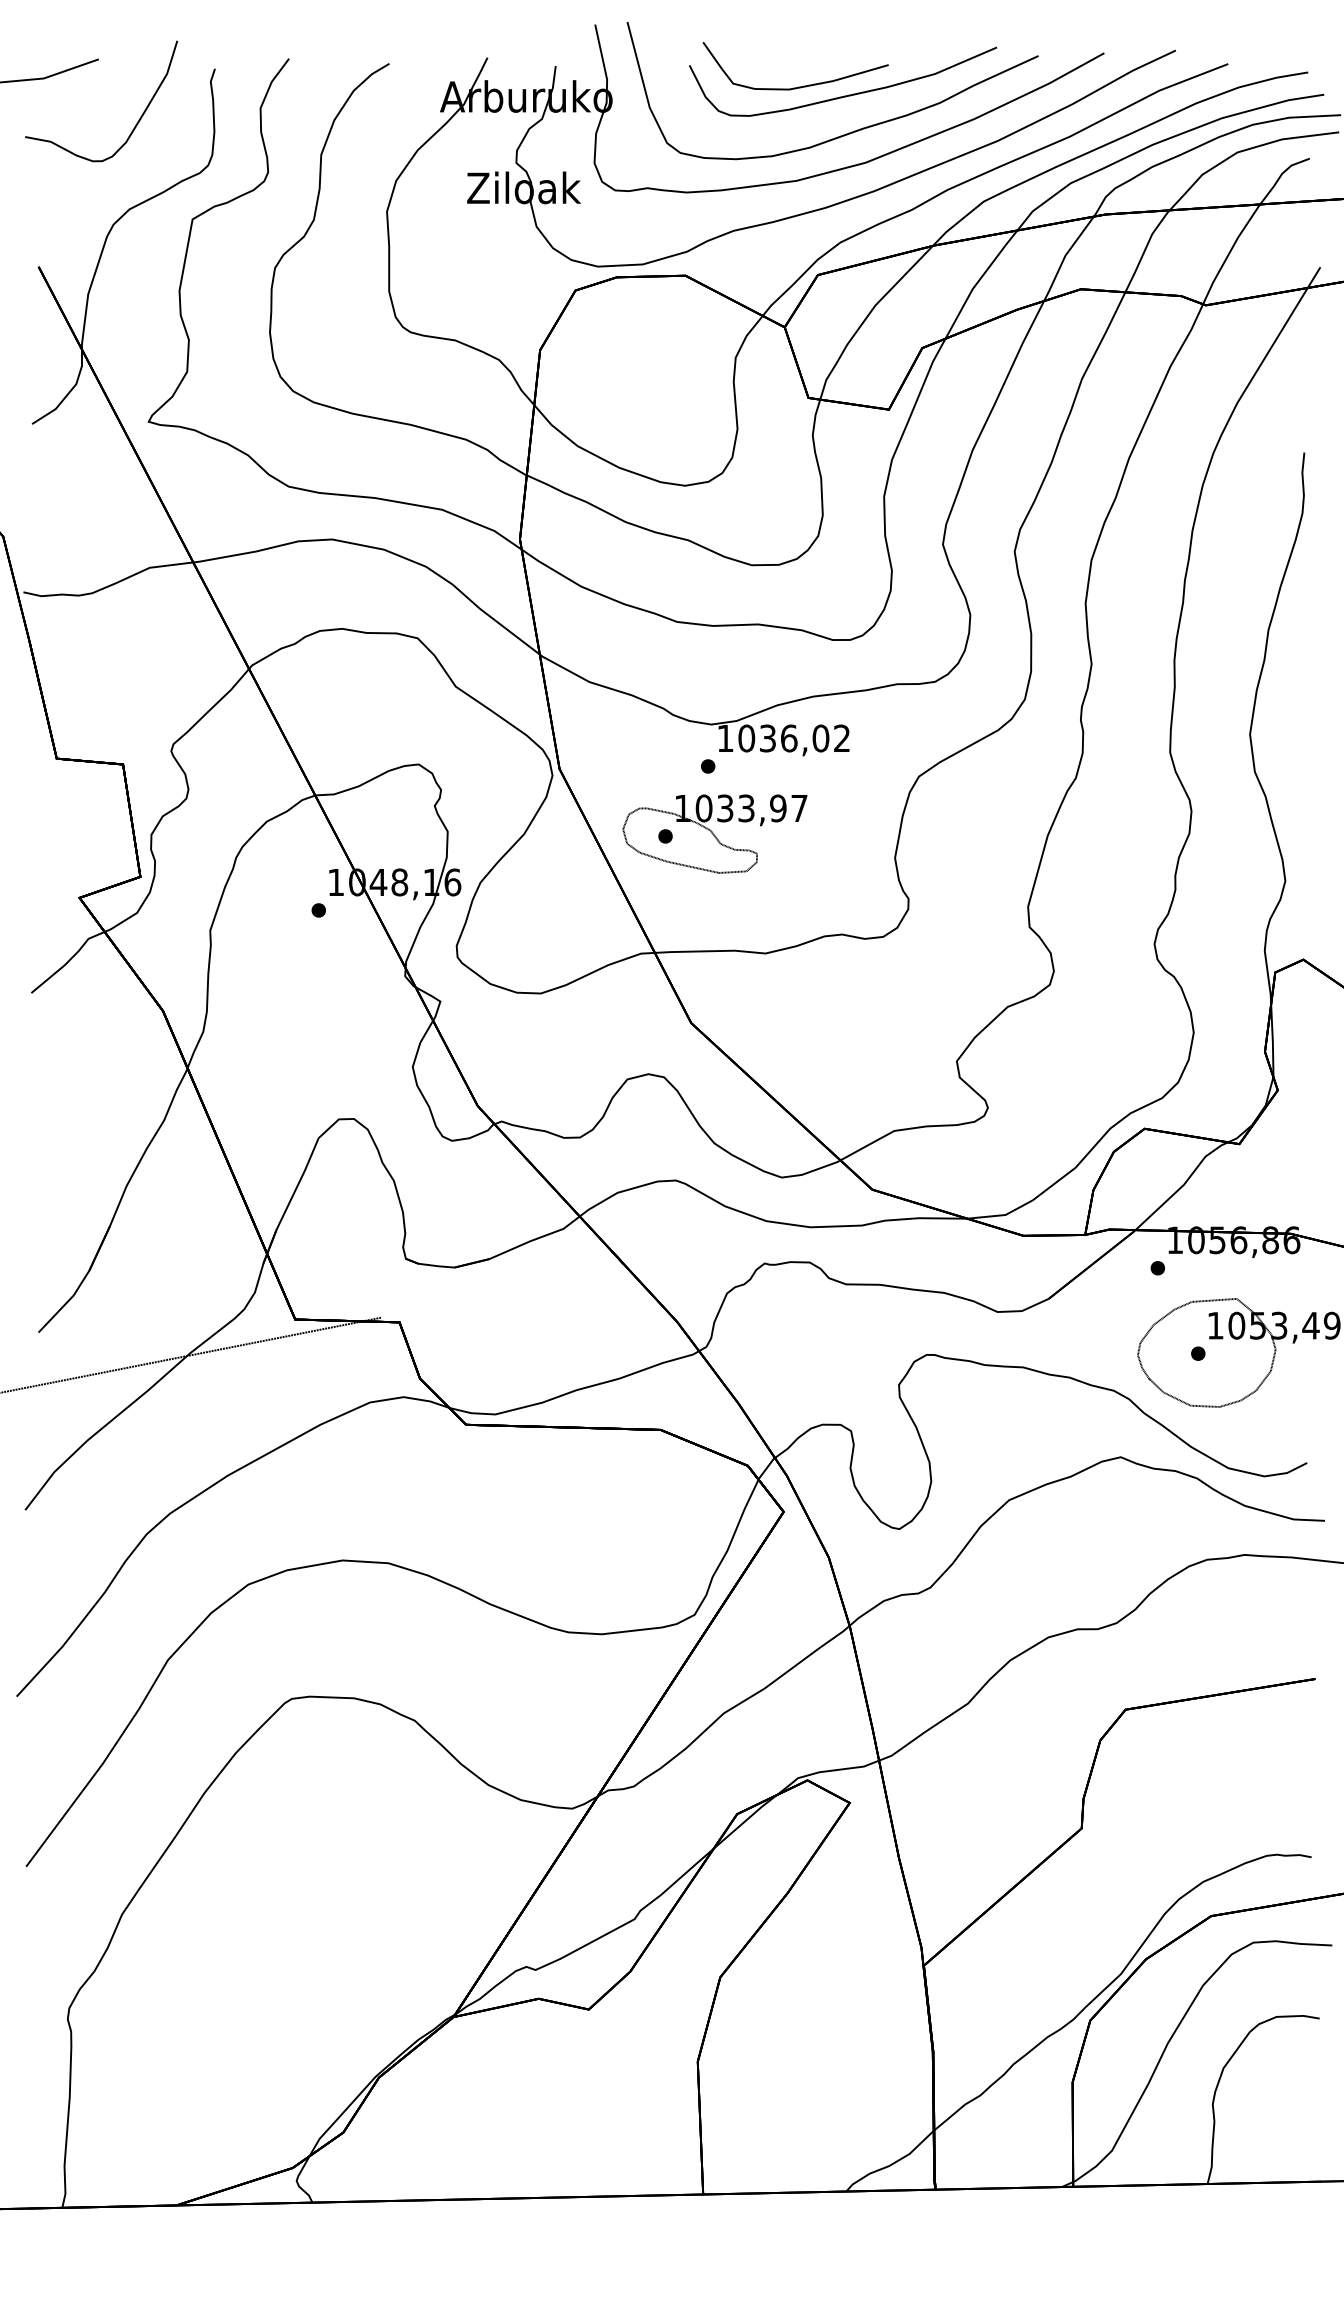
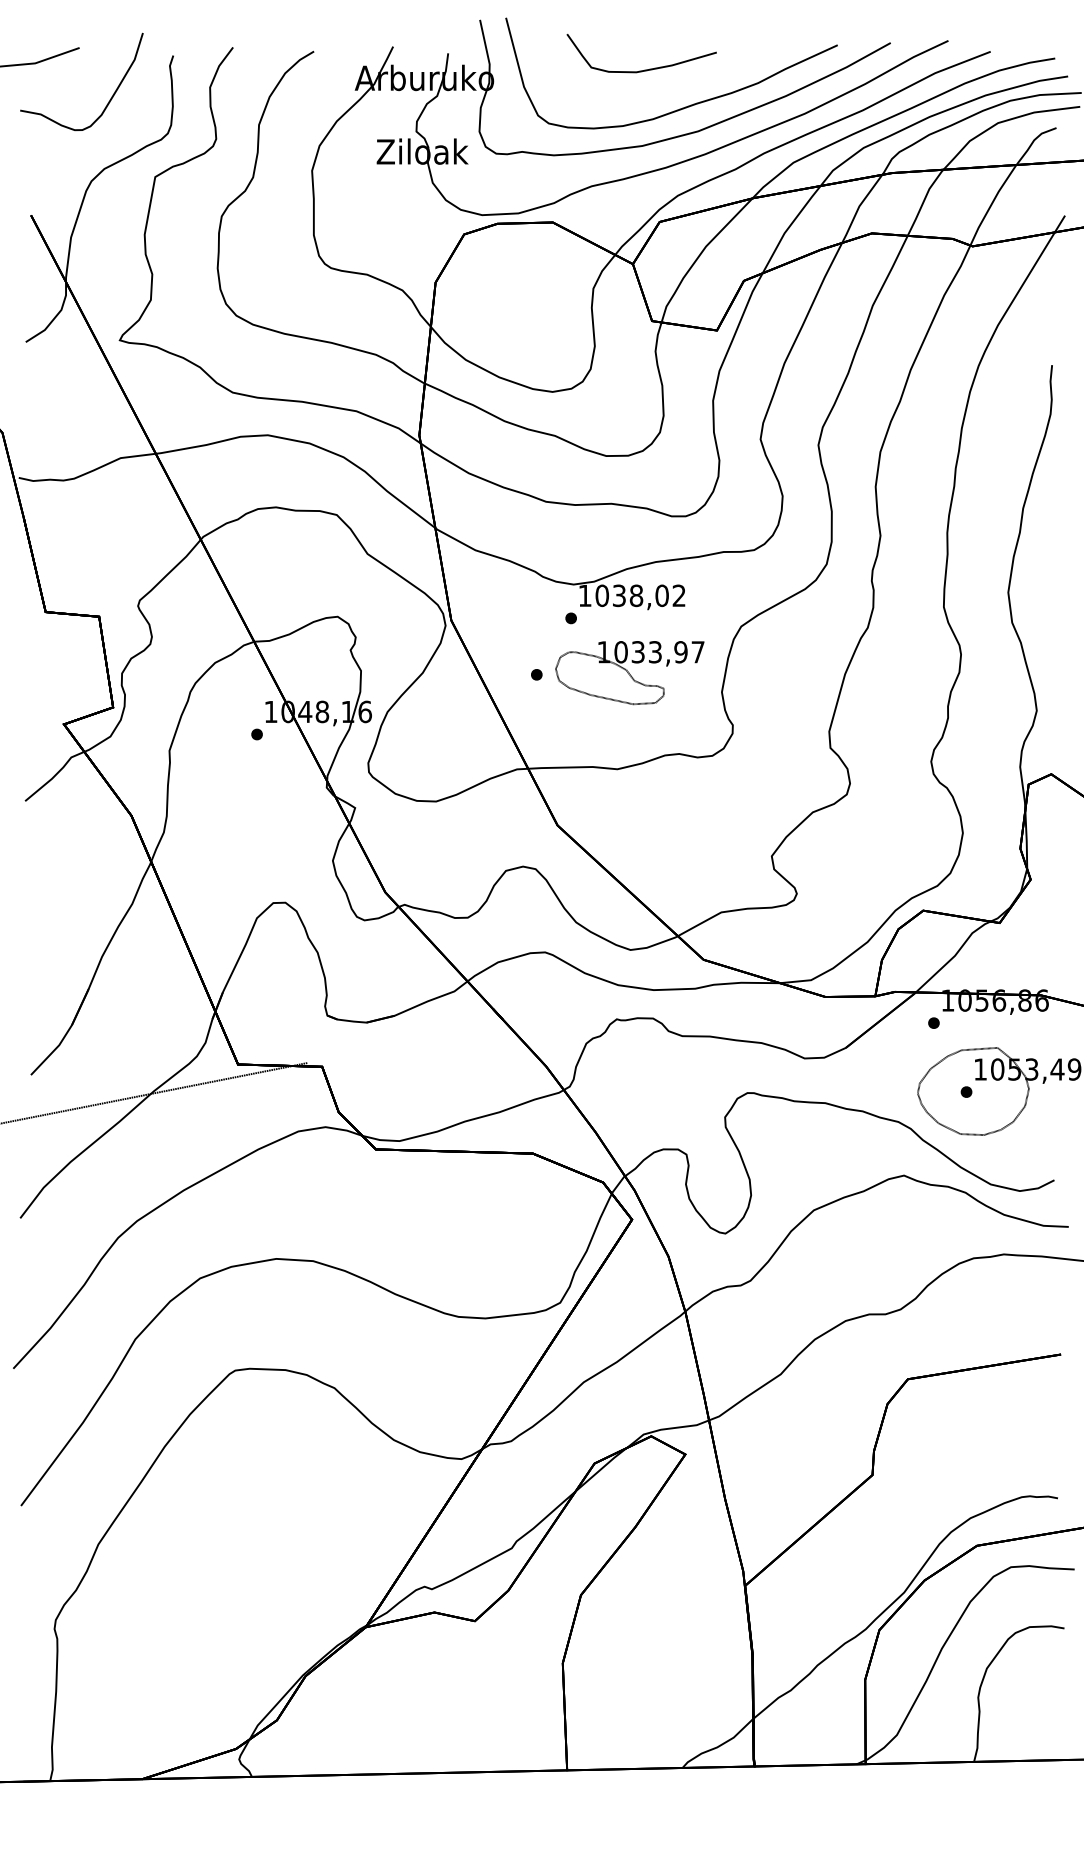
part: (848, 94) -> (684, 76), removed
text: (788, 738) -> (635, 595), 1036,02 -> 1038,02
part: (714, 833) -> (629, 672), moved

